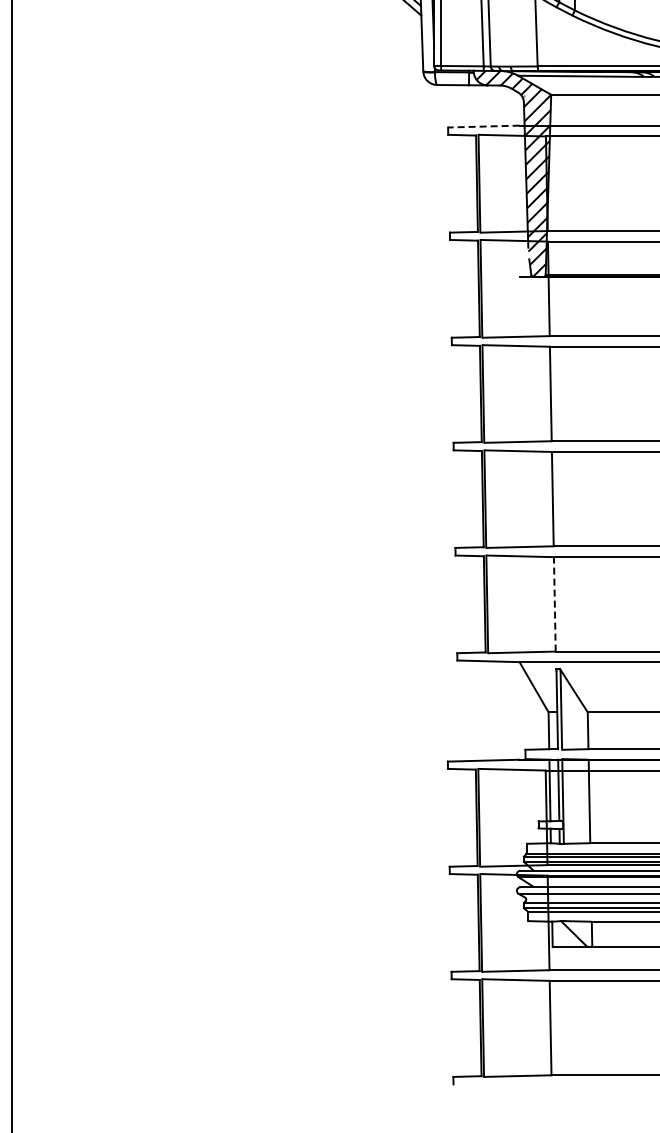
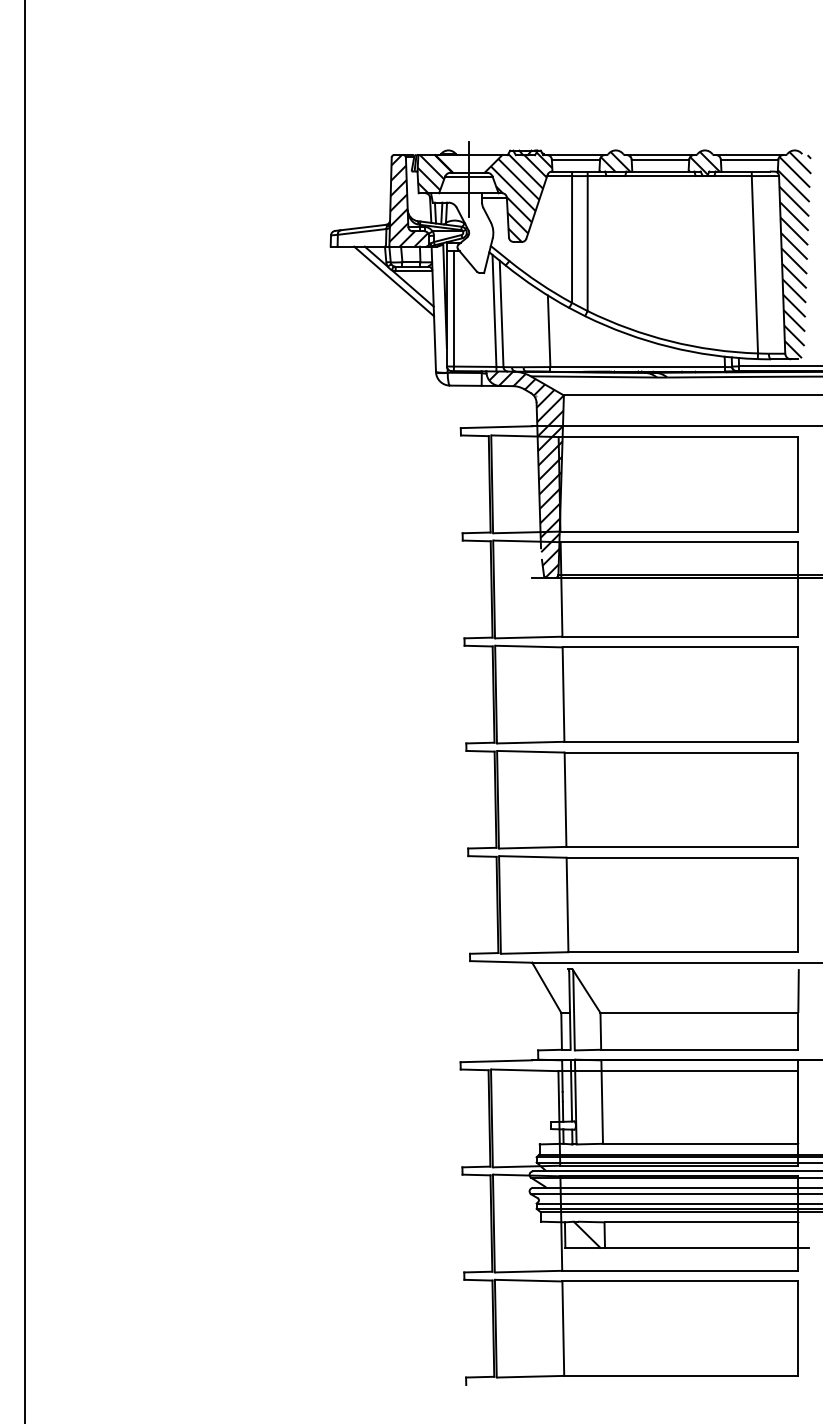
line: (483, 126) -> (496, 427), dashed -> solid
line: (554, 603) -> (567, 904), dashed -> solid

